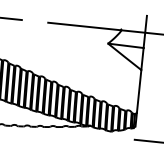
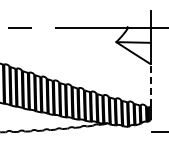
line: (139, 91) -> (151, 85), solid -> dashed

